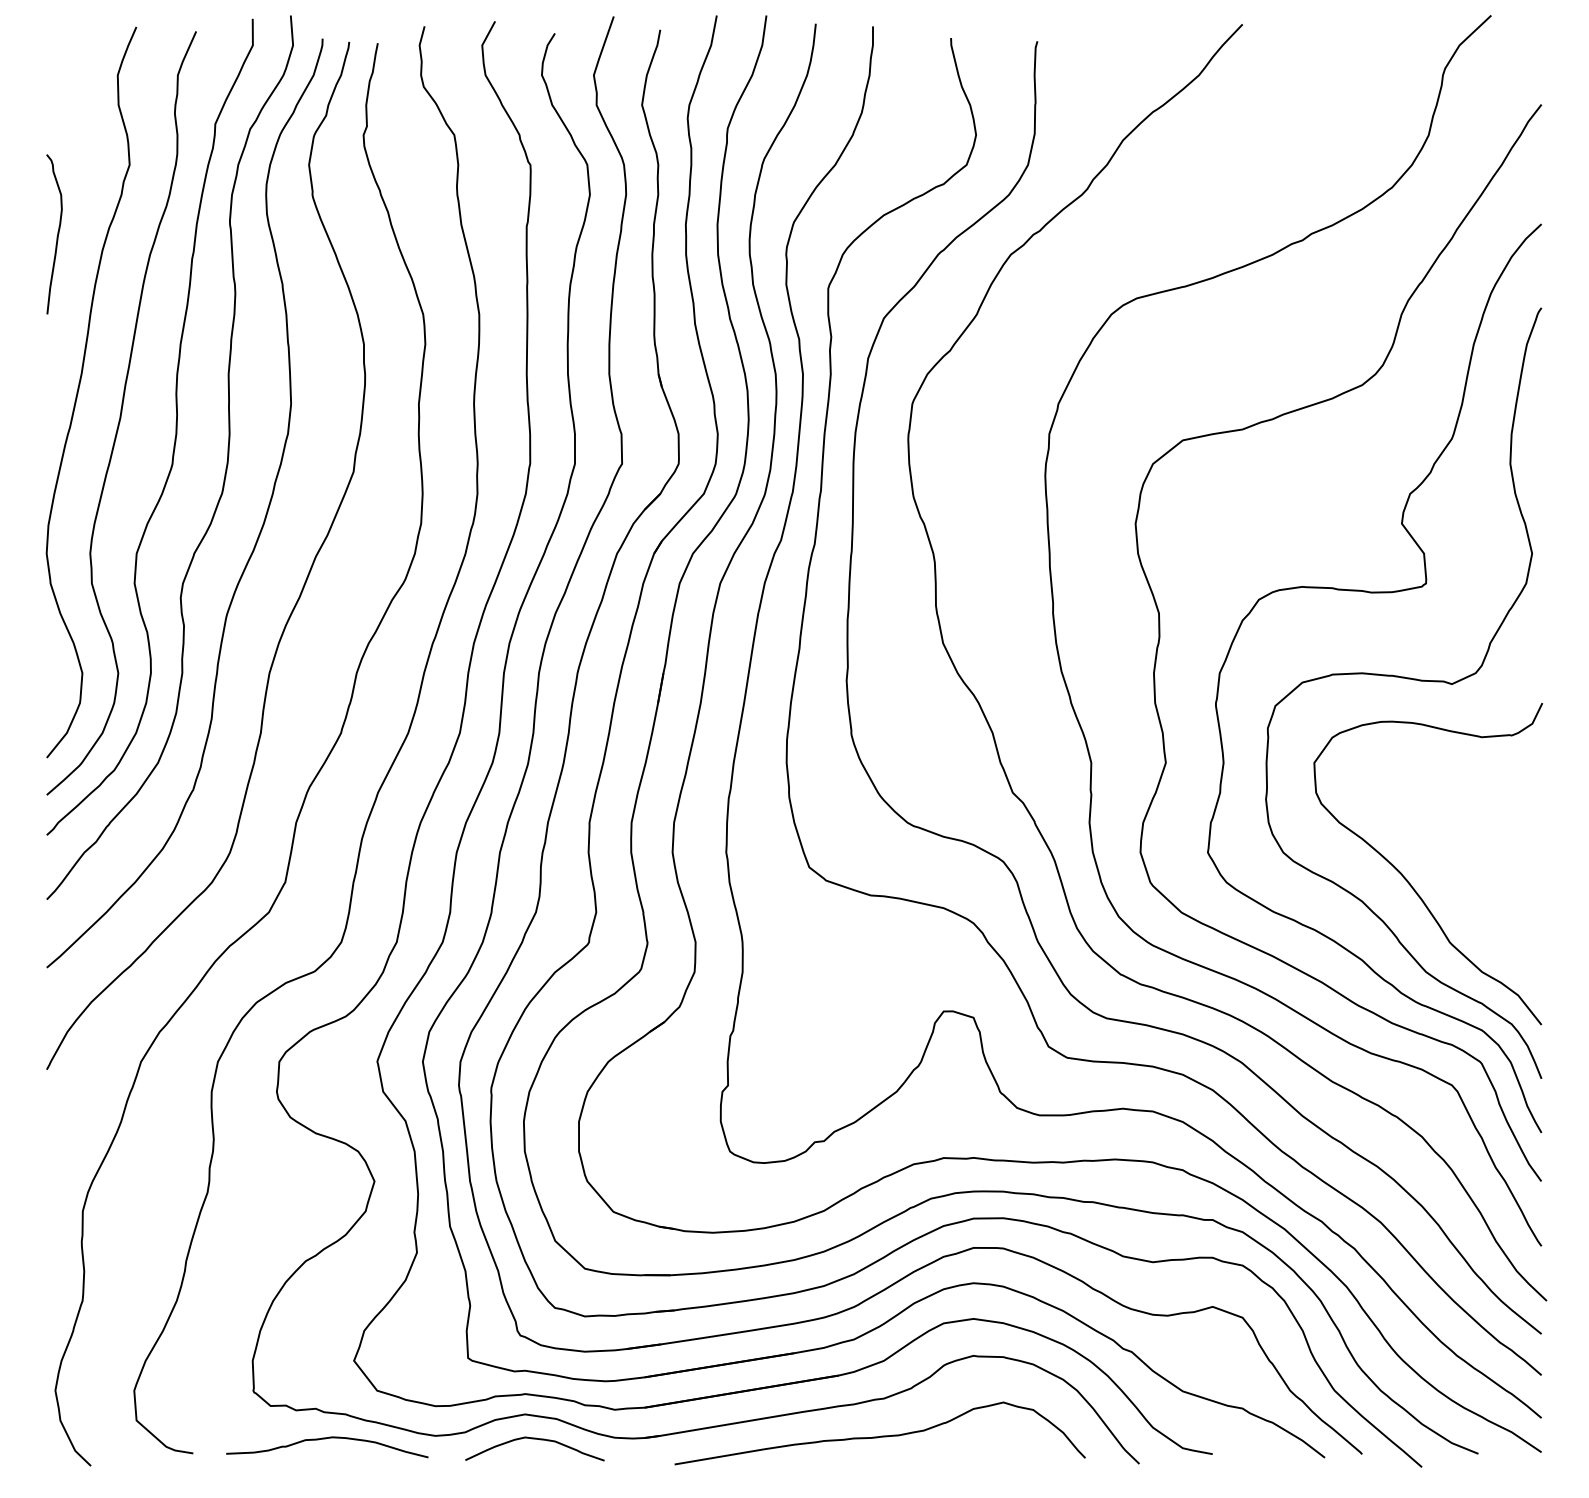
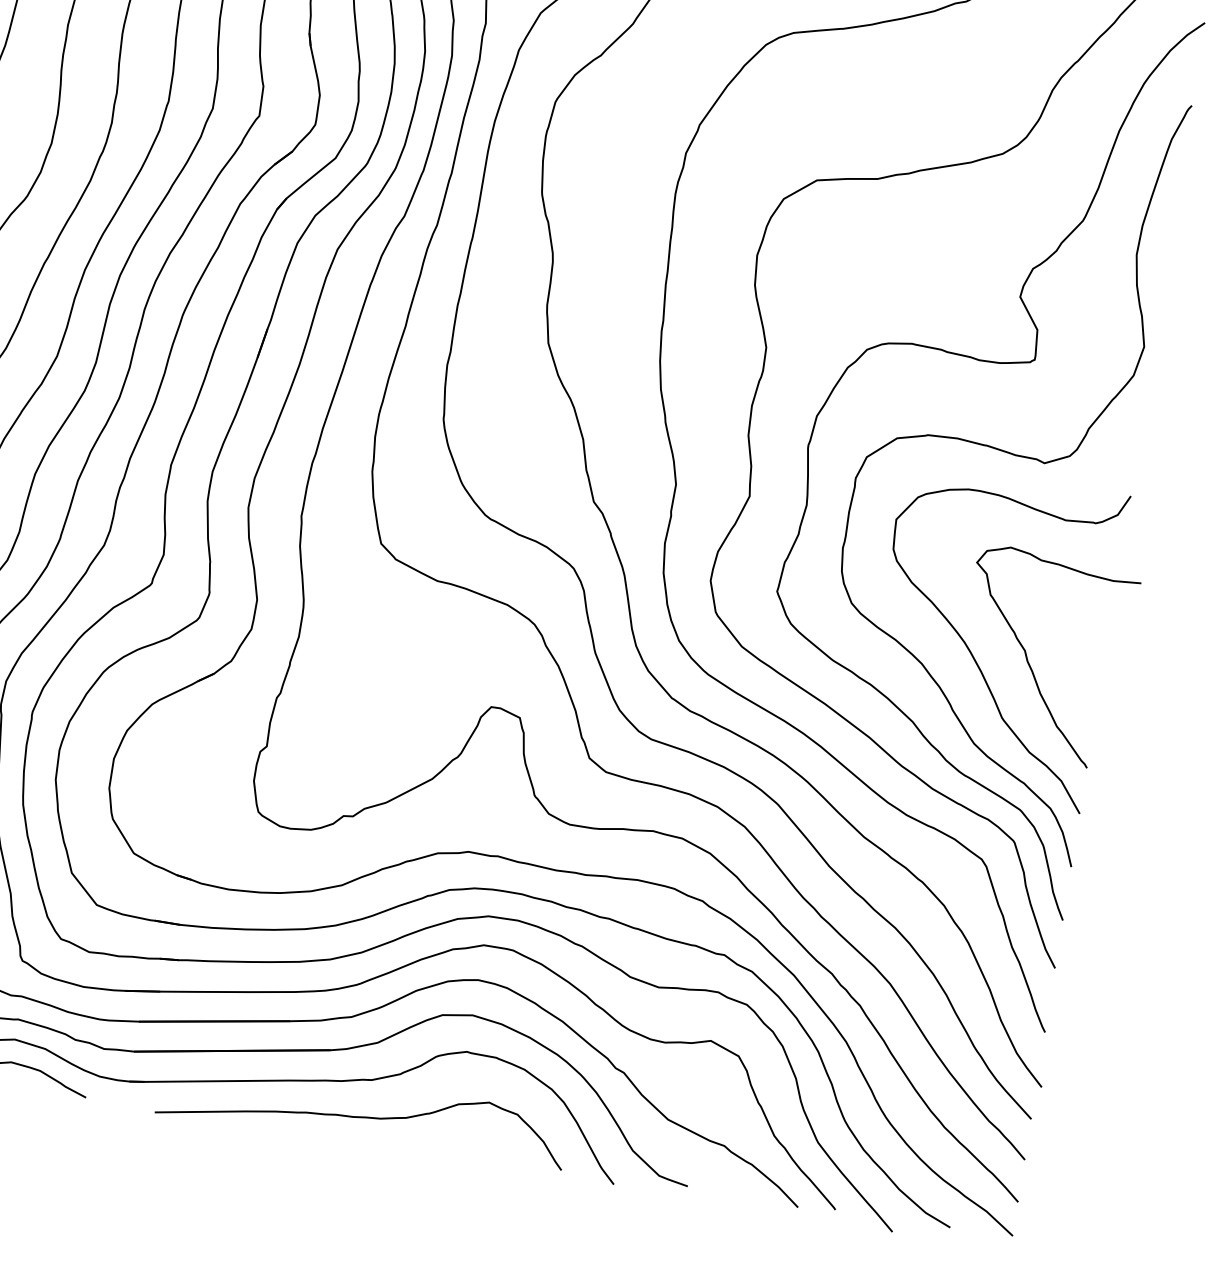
curve: (1467, 882) -> (1028, 661), added

